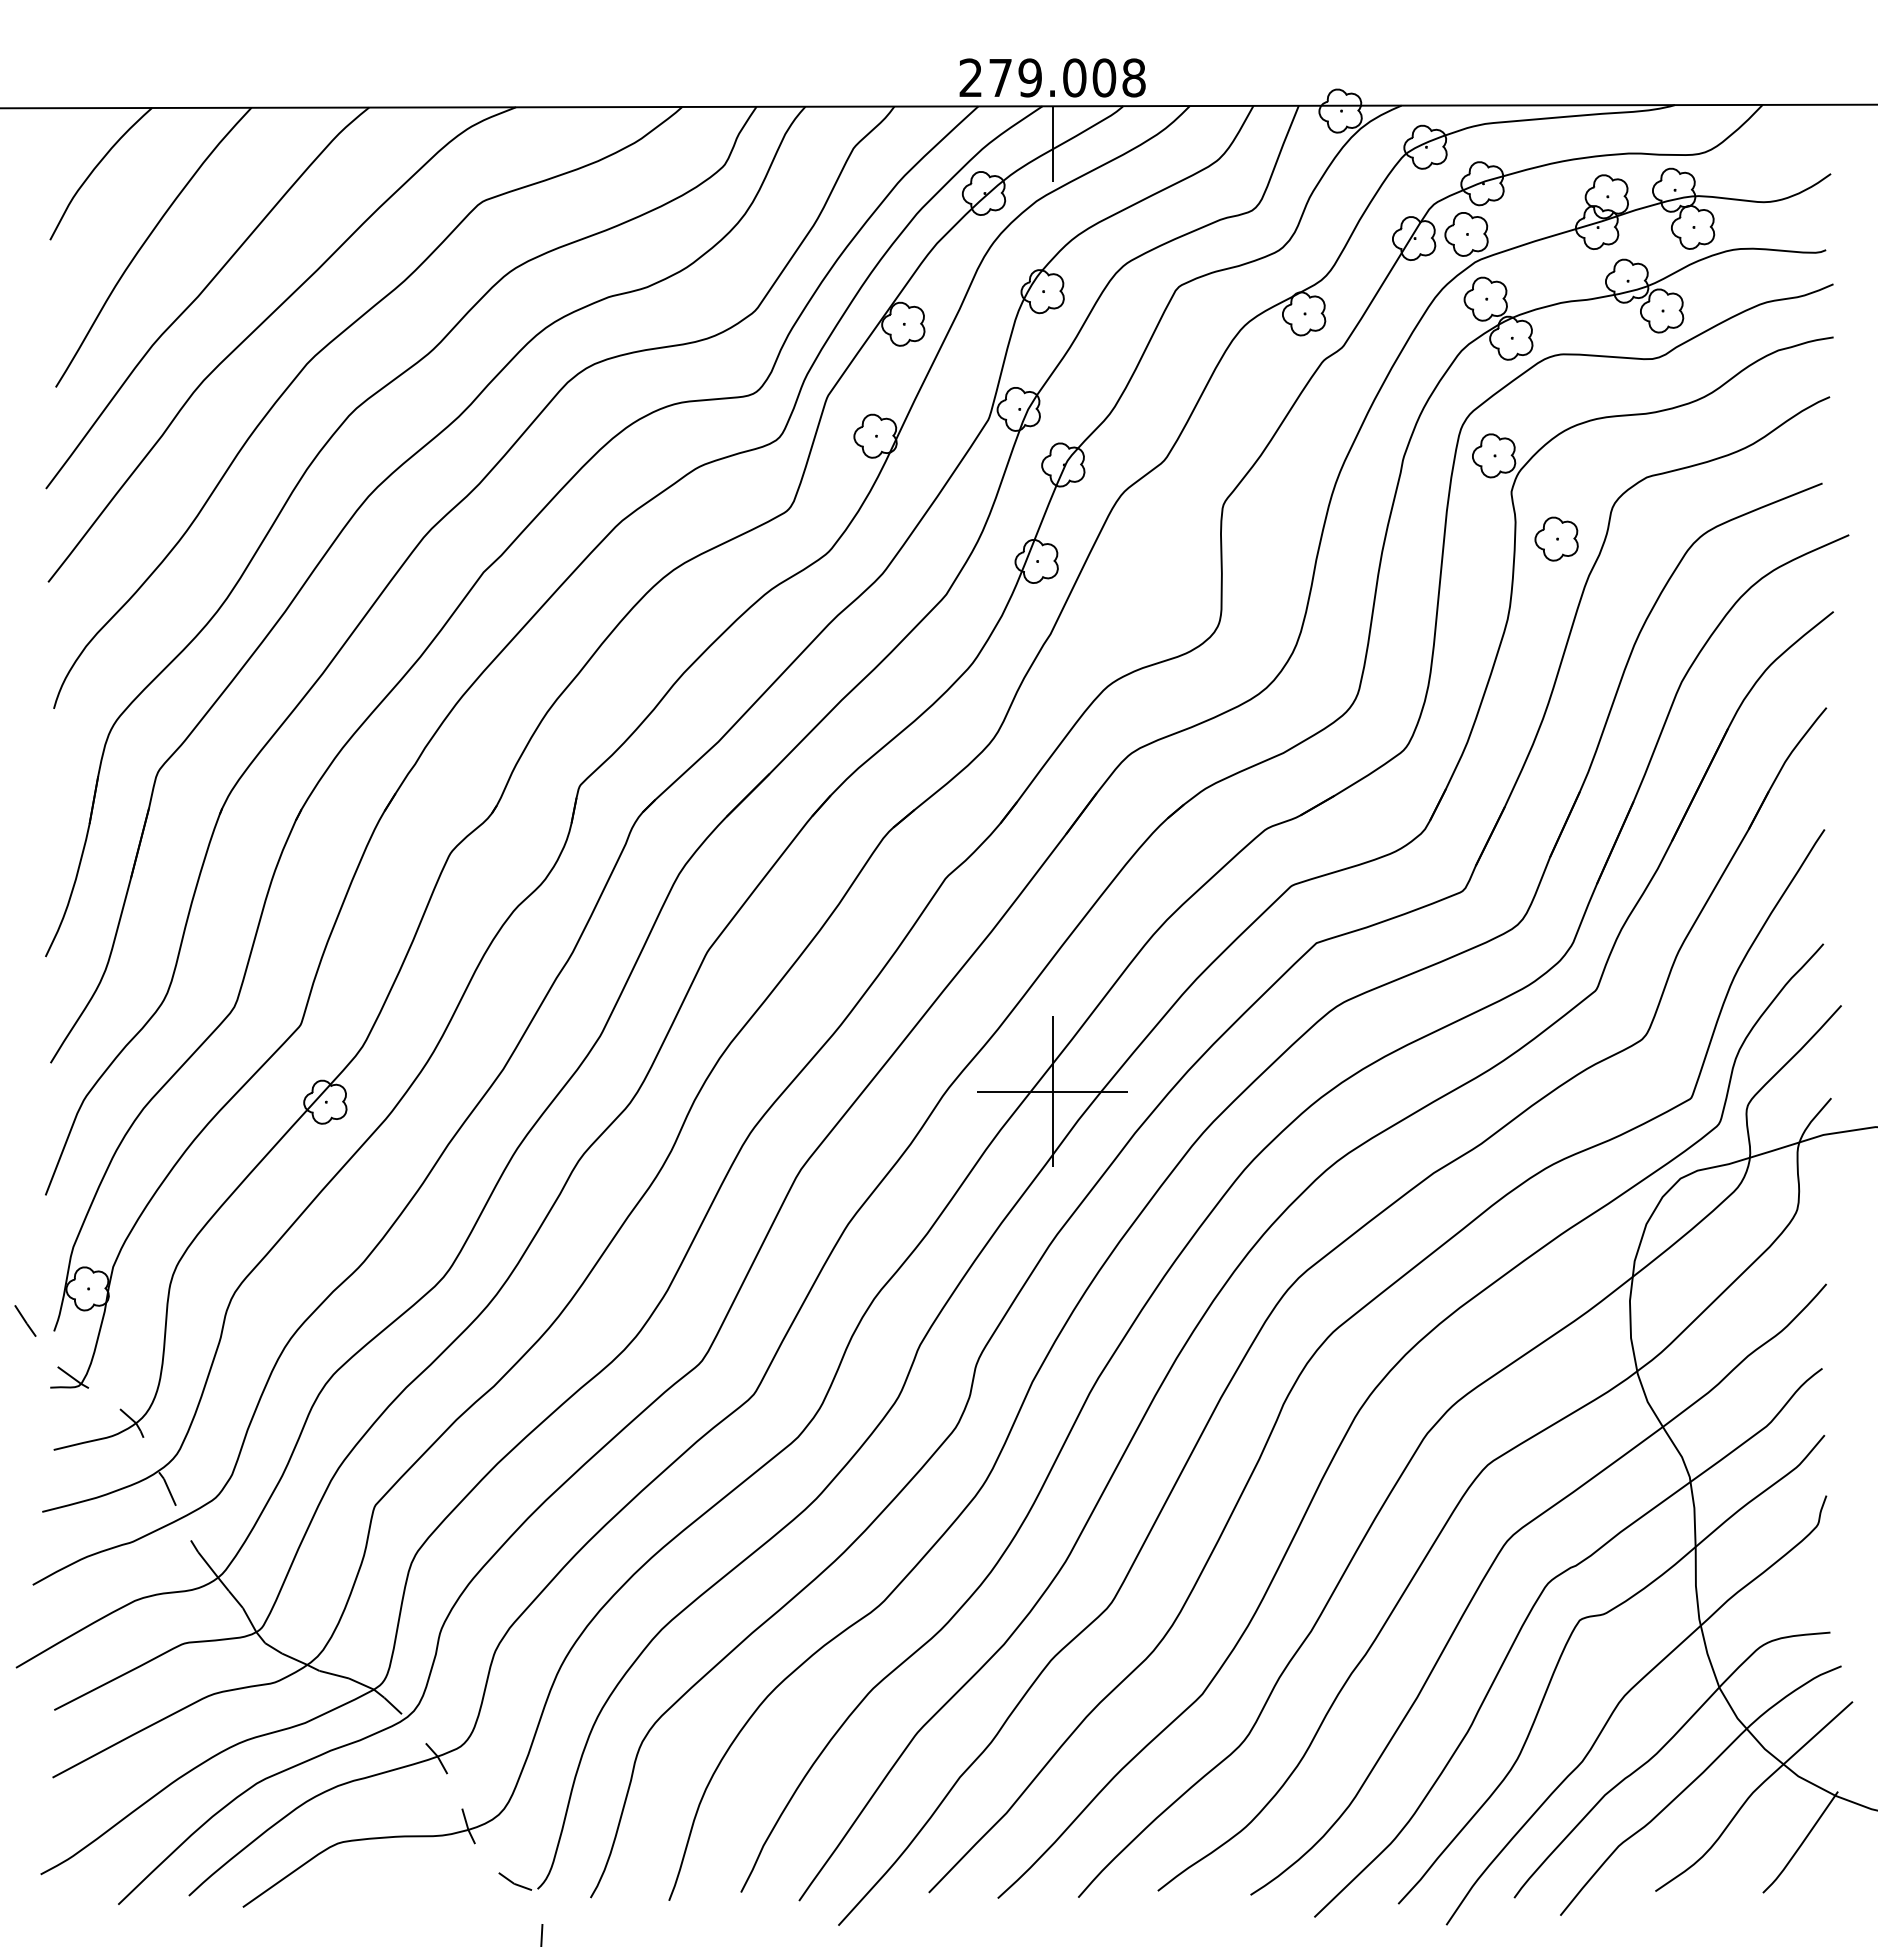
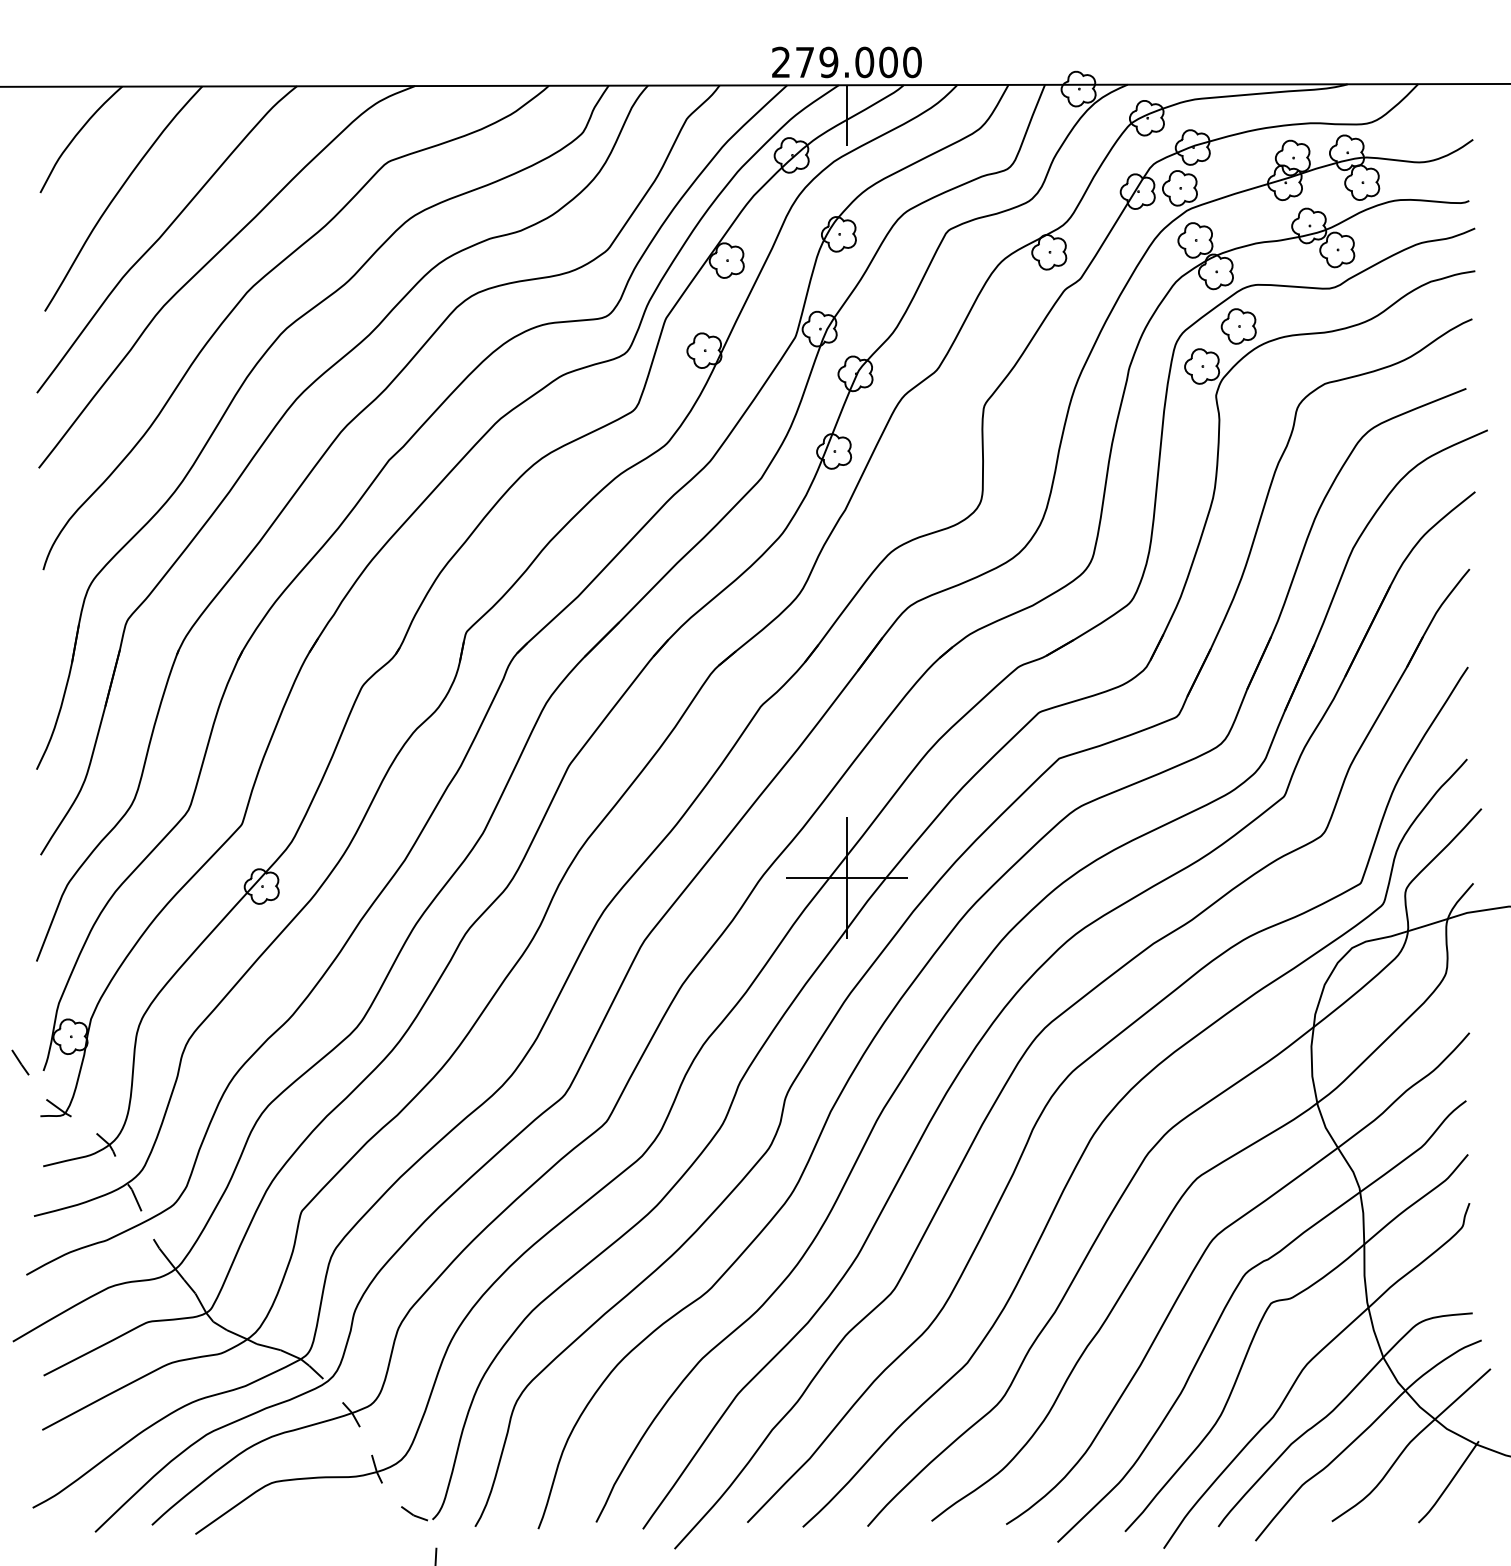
text: (1133, 77) -> (911, 62), 279.008 -> 279.000
part: (1556, 538) -> (1238, 325), moved

